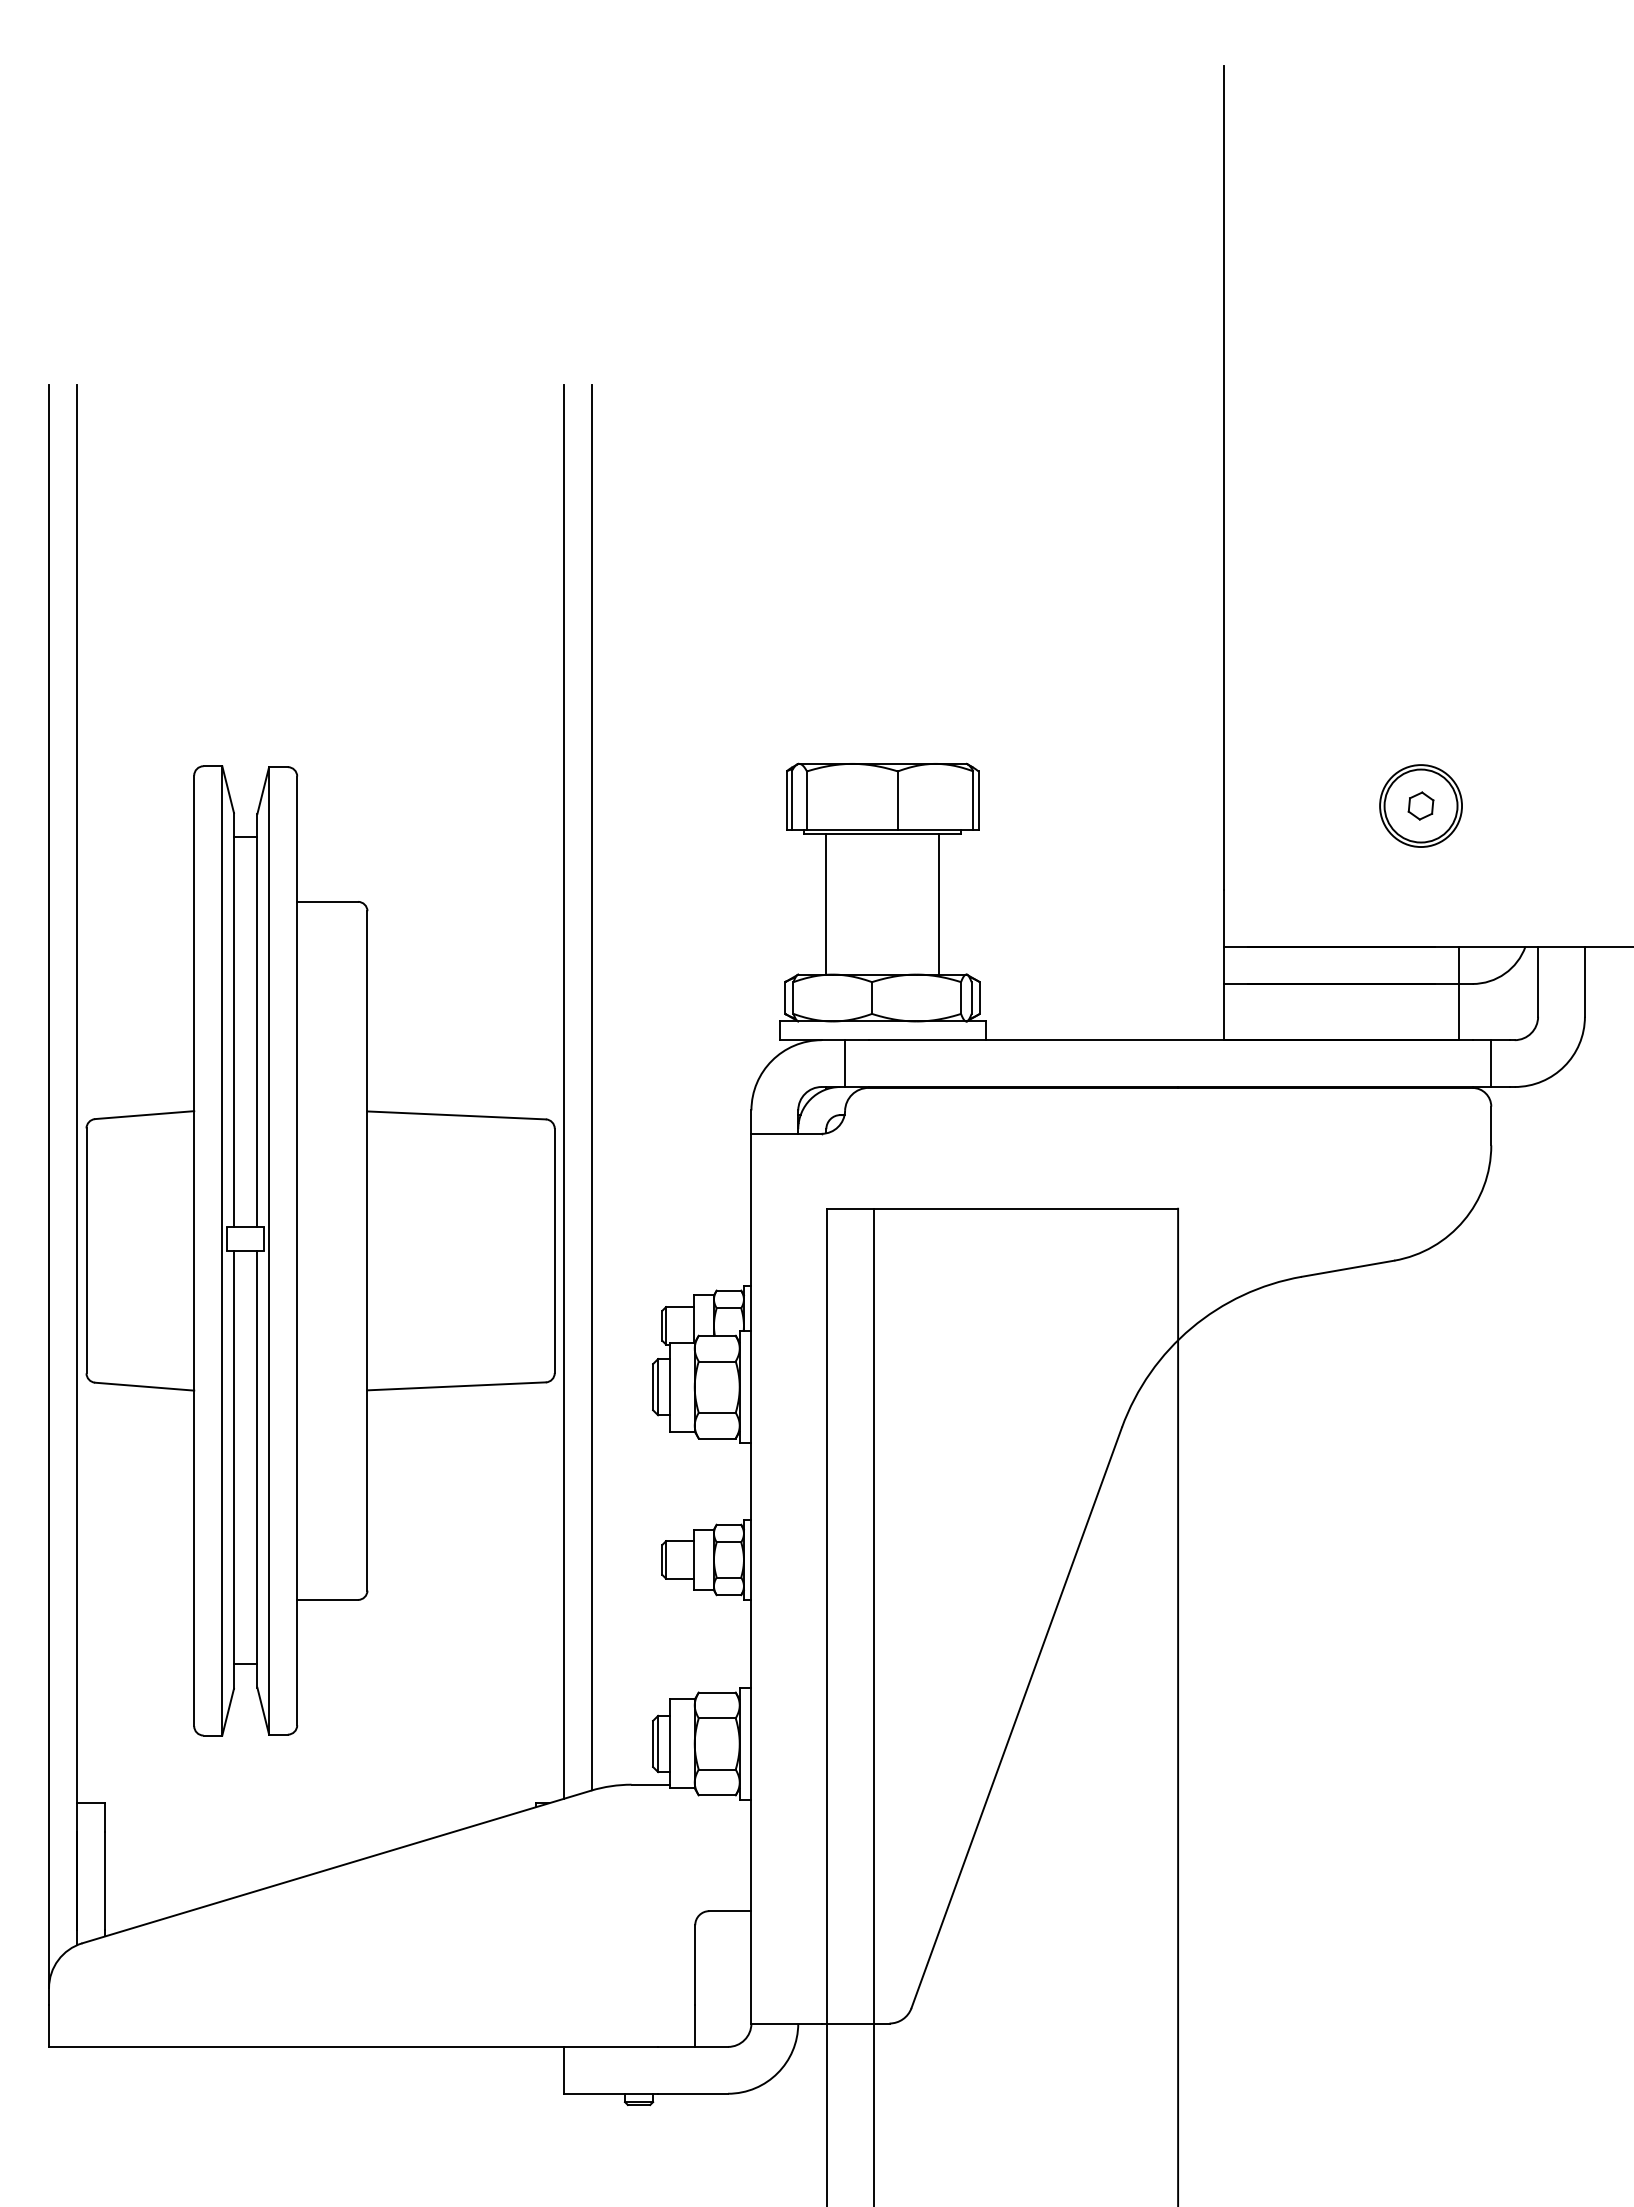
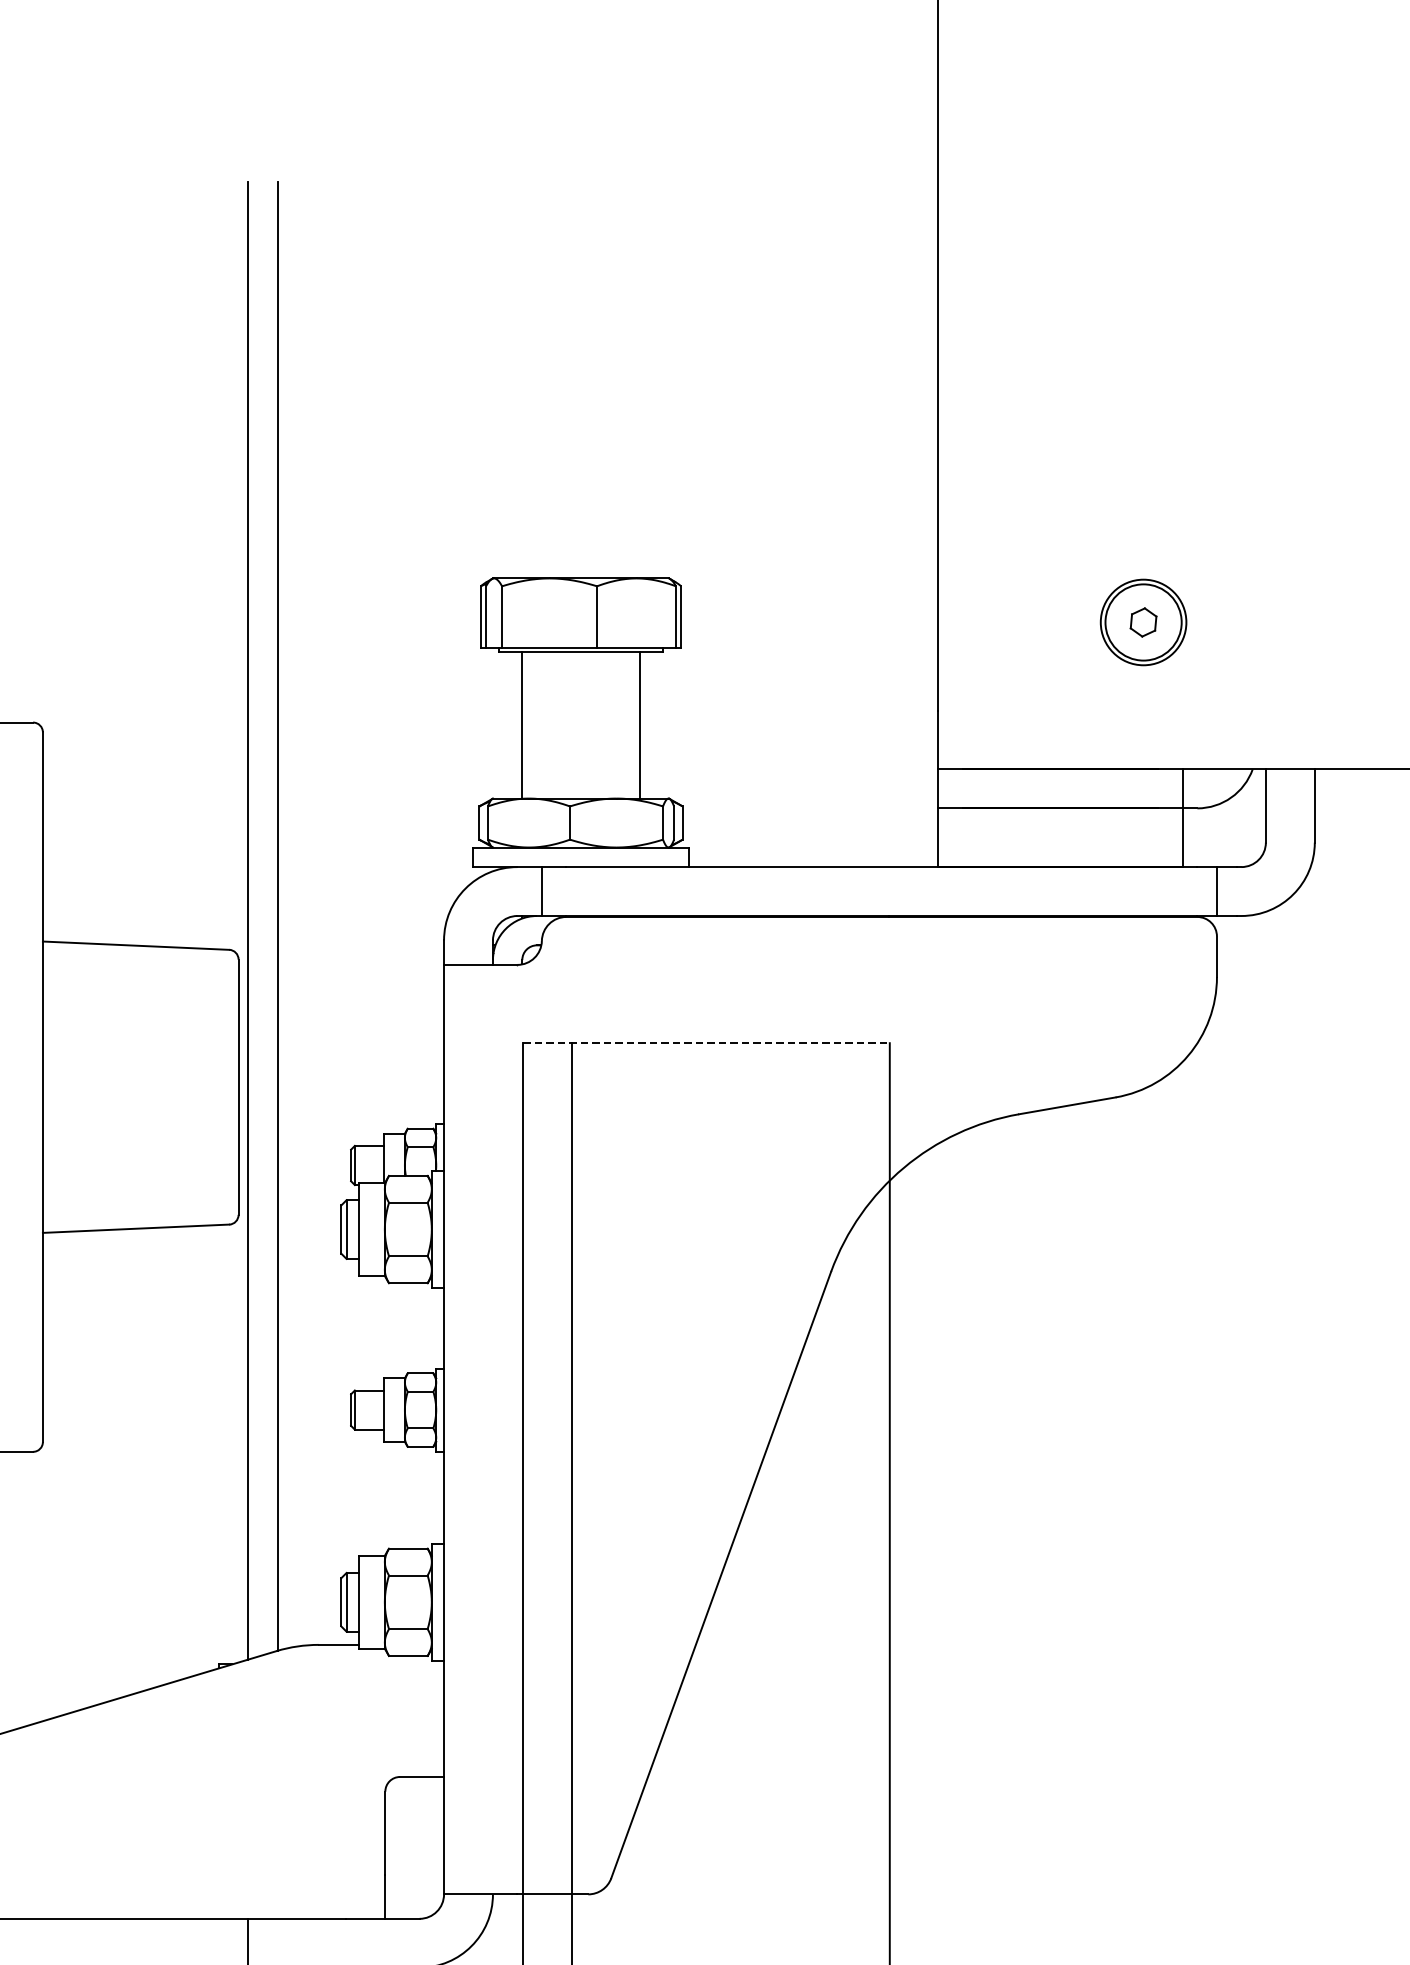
line: (1003, 1208) -> (707, 1042), solid -> dashed

